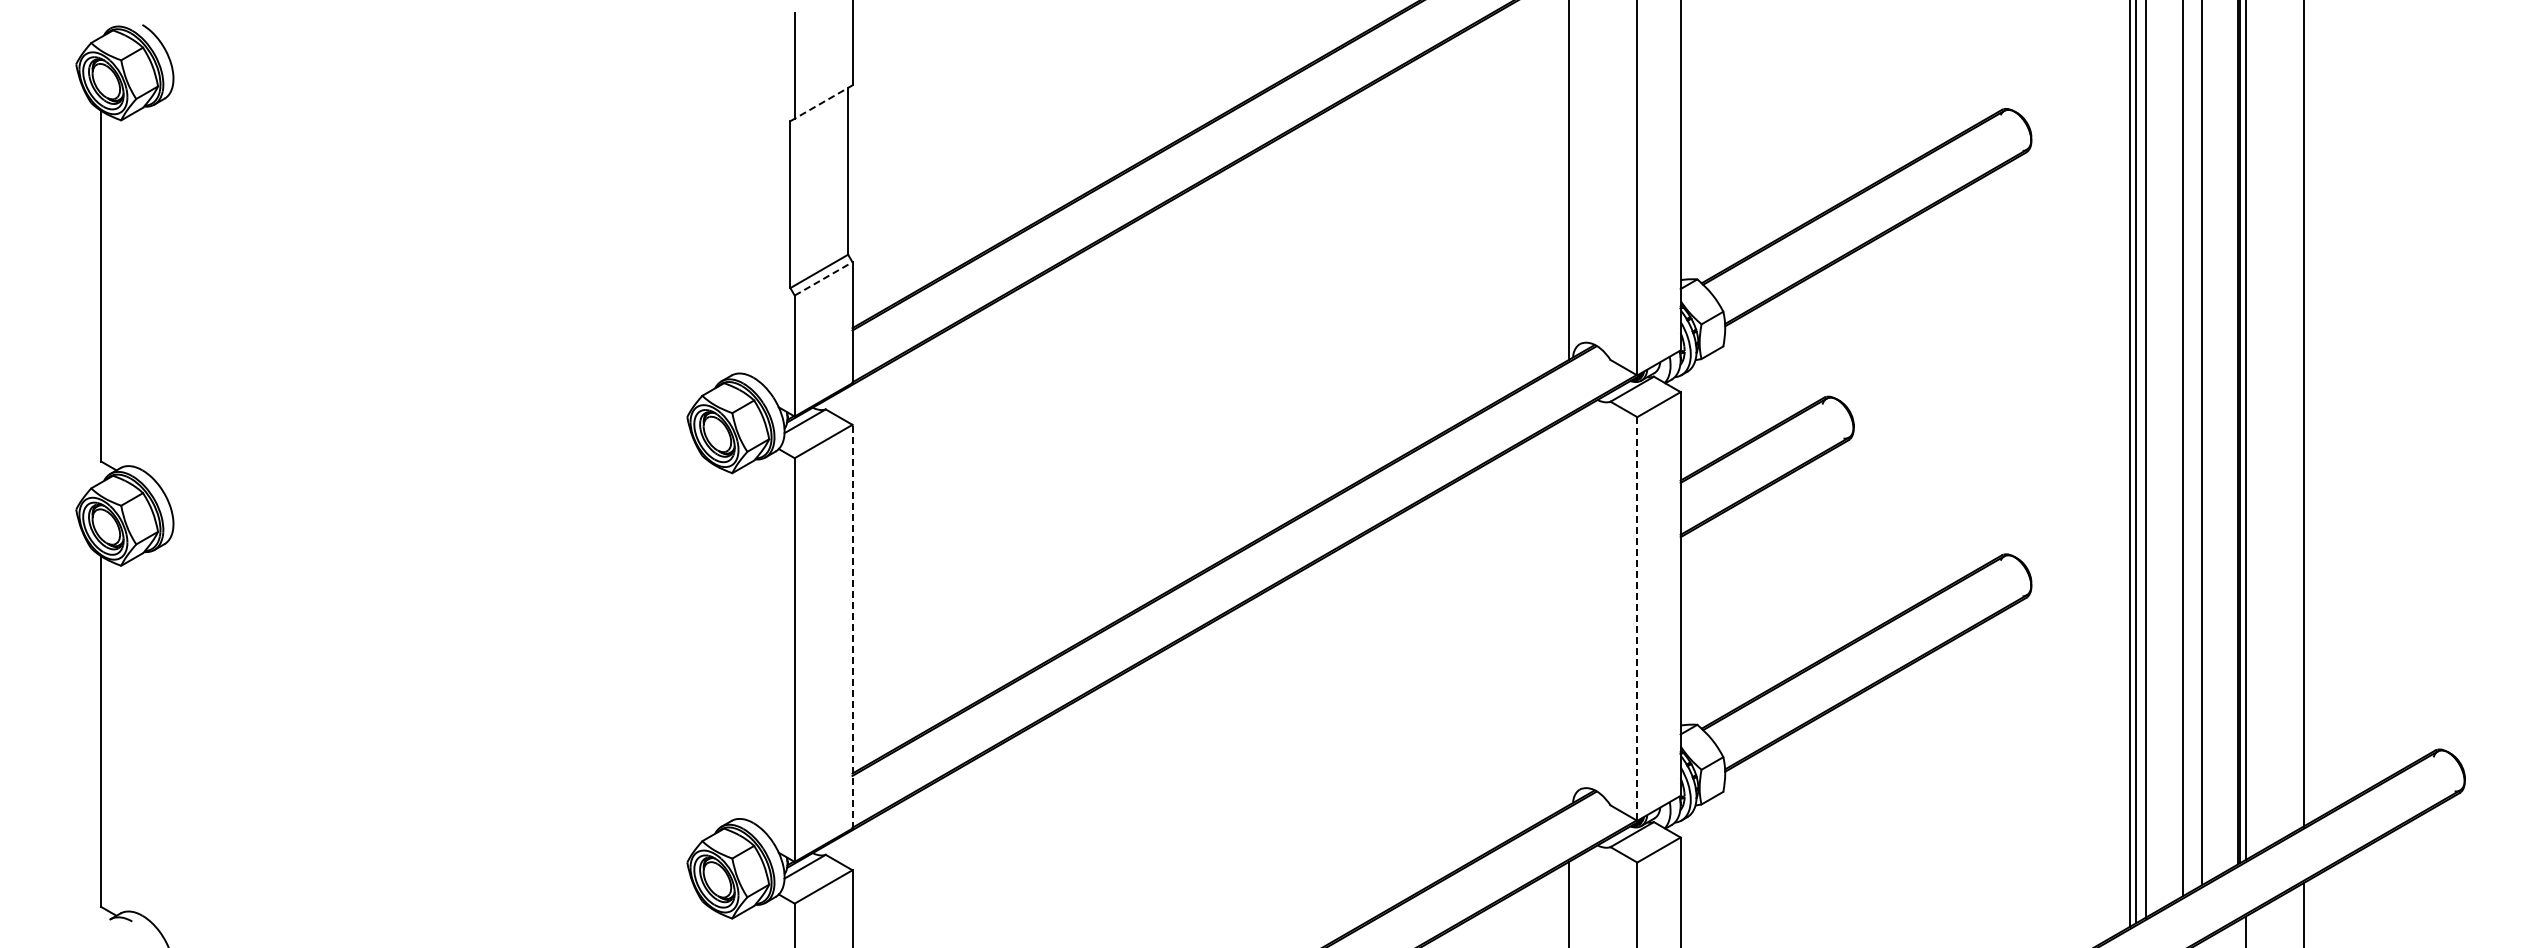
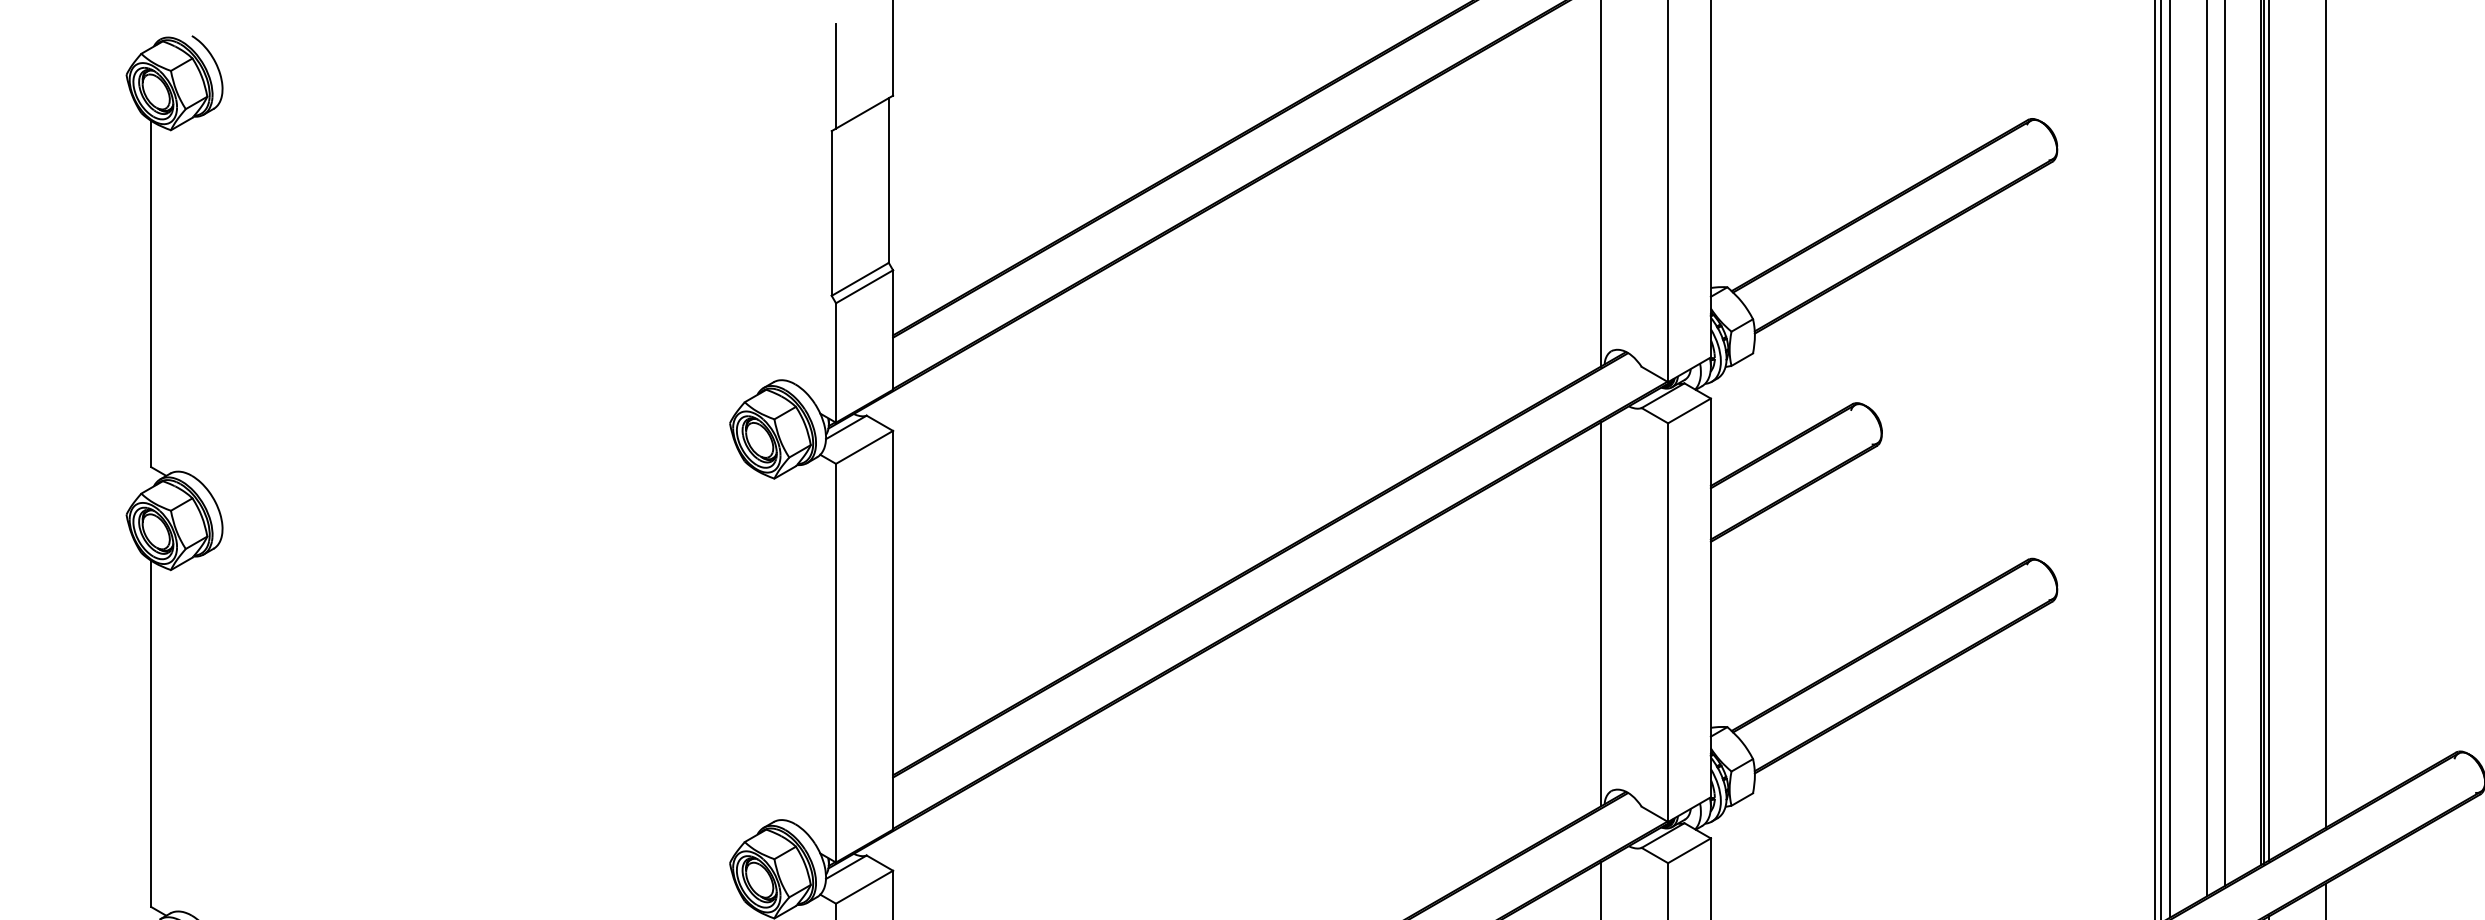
line: (821, 103) -> (862, 113), dashed -> solid
line: (824, 278) -> (865, 286), dashed -> solid
line: (1569, 610) -> (1601, 614), added
line: (1637, 619) -> (1668, 623), dashed -> solid
line: (852, 626) -> (893, 630), dashed -> solid

